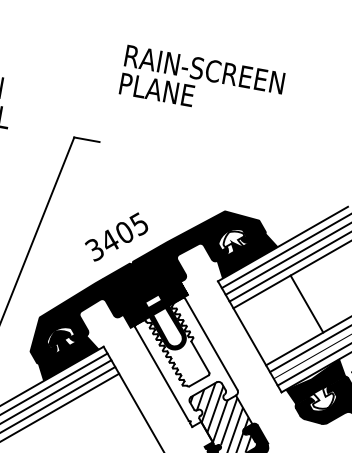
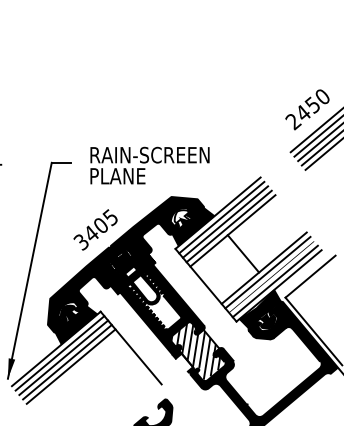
text: (201, 83) -> (149, 165), moved
fill: (185, 361) -> (162, 311), added
fill: (322, 398) -> (267, 320), added

